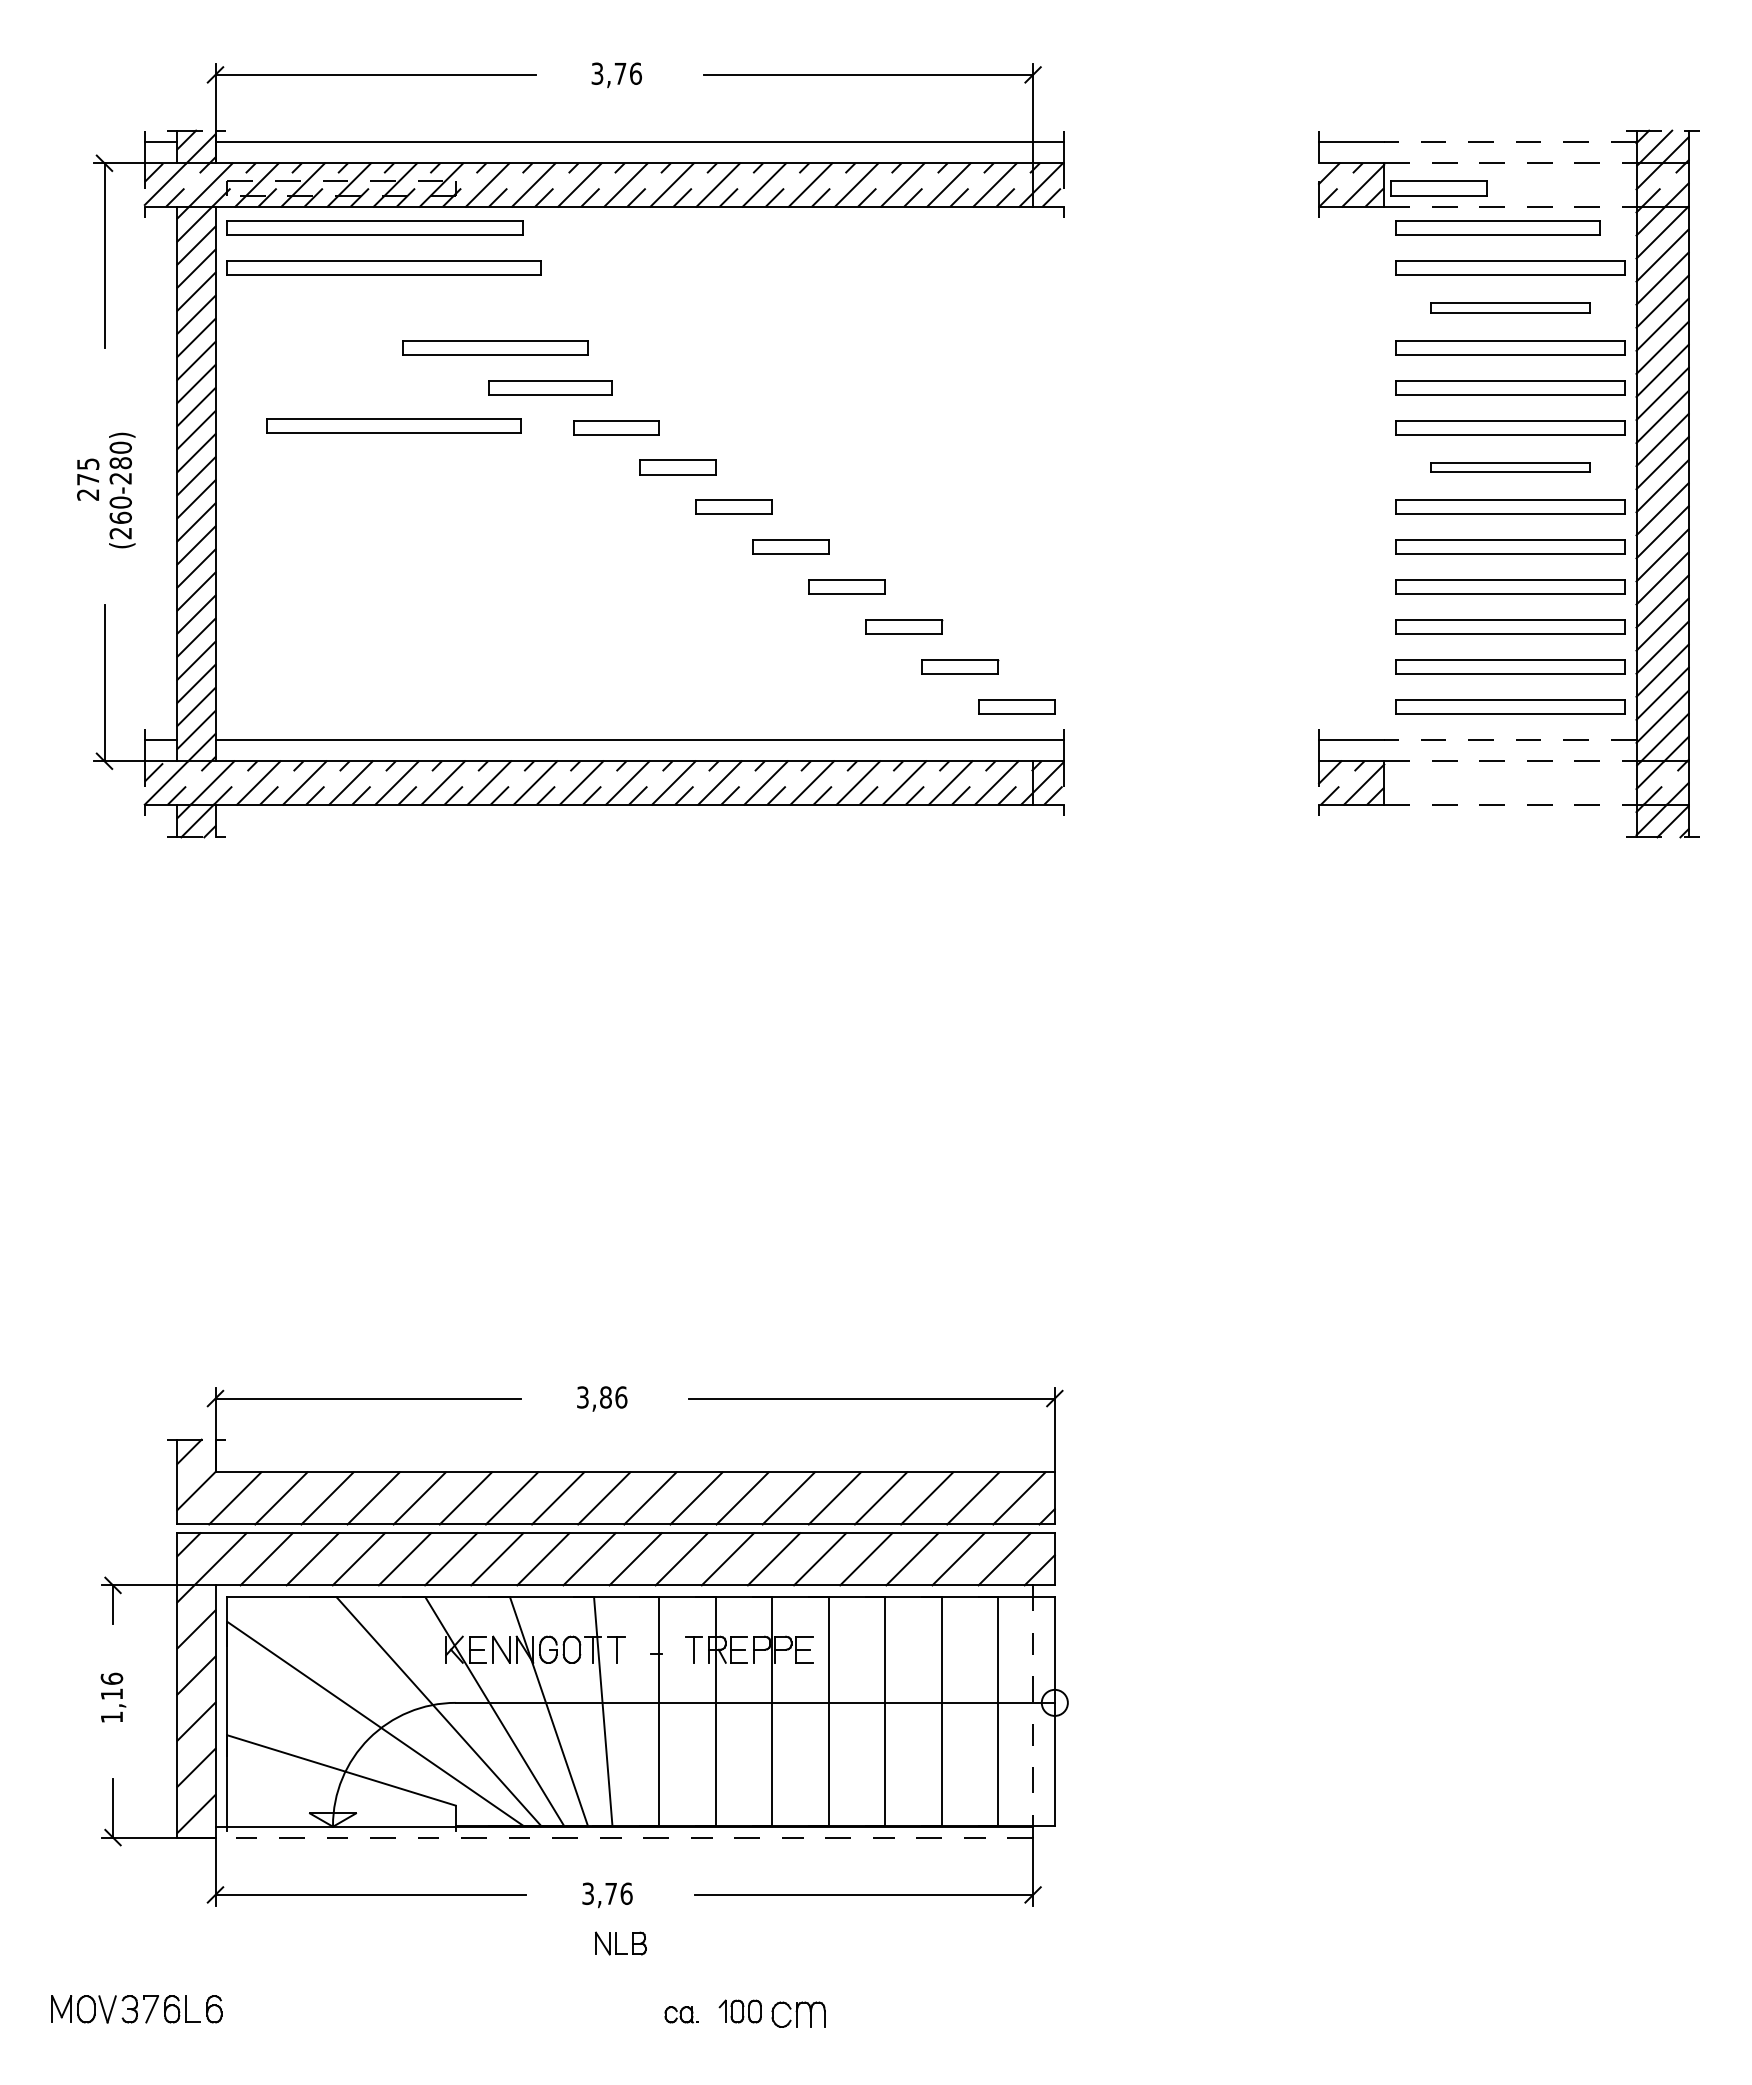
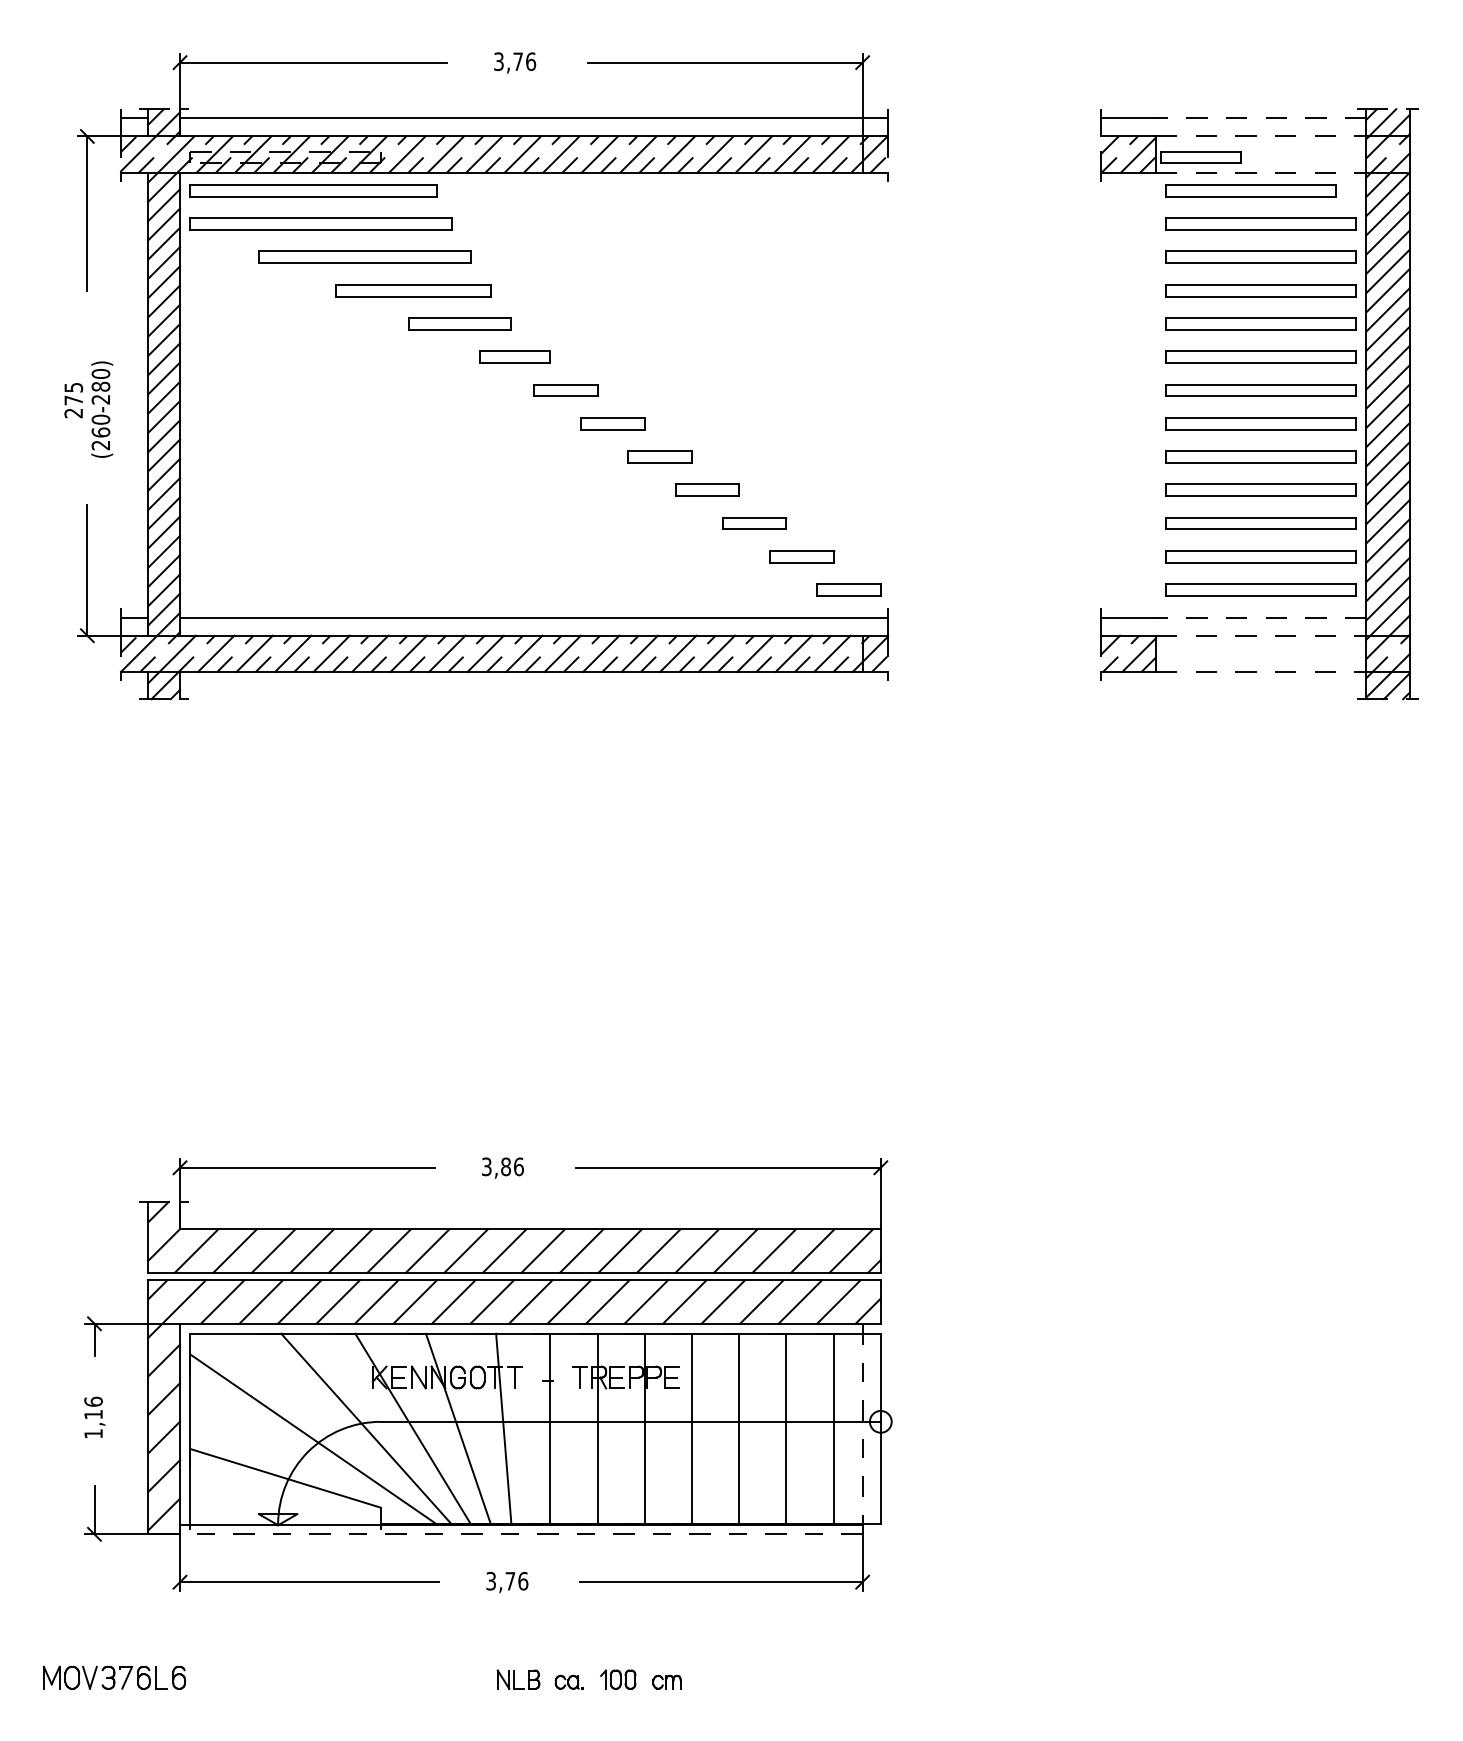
part: (1510, 307) -> (1261, 256), size x1.43
part: (393, 425) -> (364, 256), moved
part: (1510, 467) -> (1261, 390), size x1.43
part: (620, 1943) -> (518, 1679), moved
part: (798, 2014) -> (666, 1682), size x0.62

